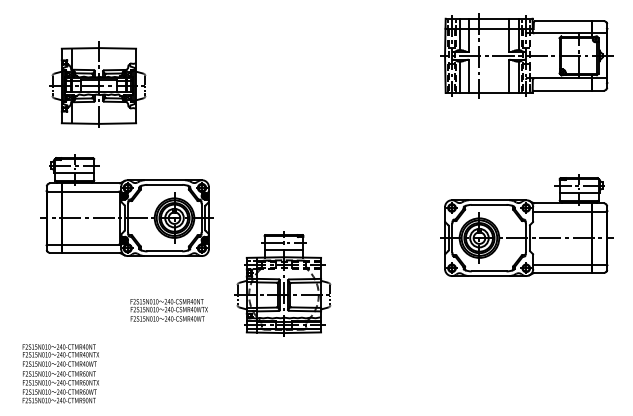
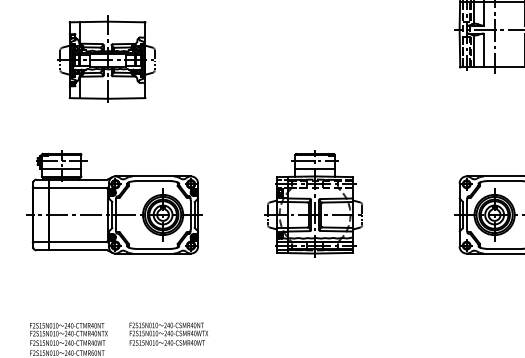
part: (126, 205) -> (114, 202), moved
part: (282, 283) -> (313, 203), moved
text: (168, 310) -> (168, 334), moved

